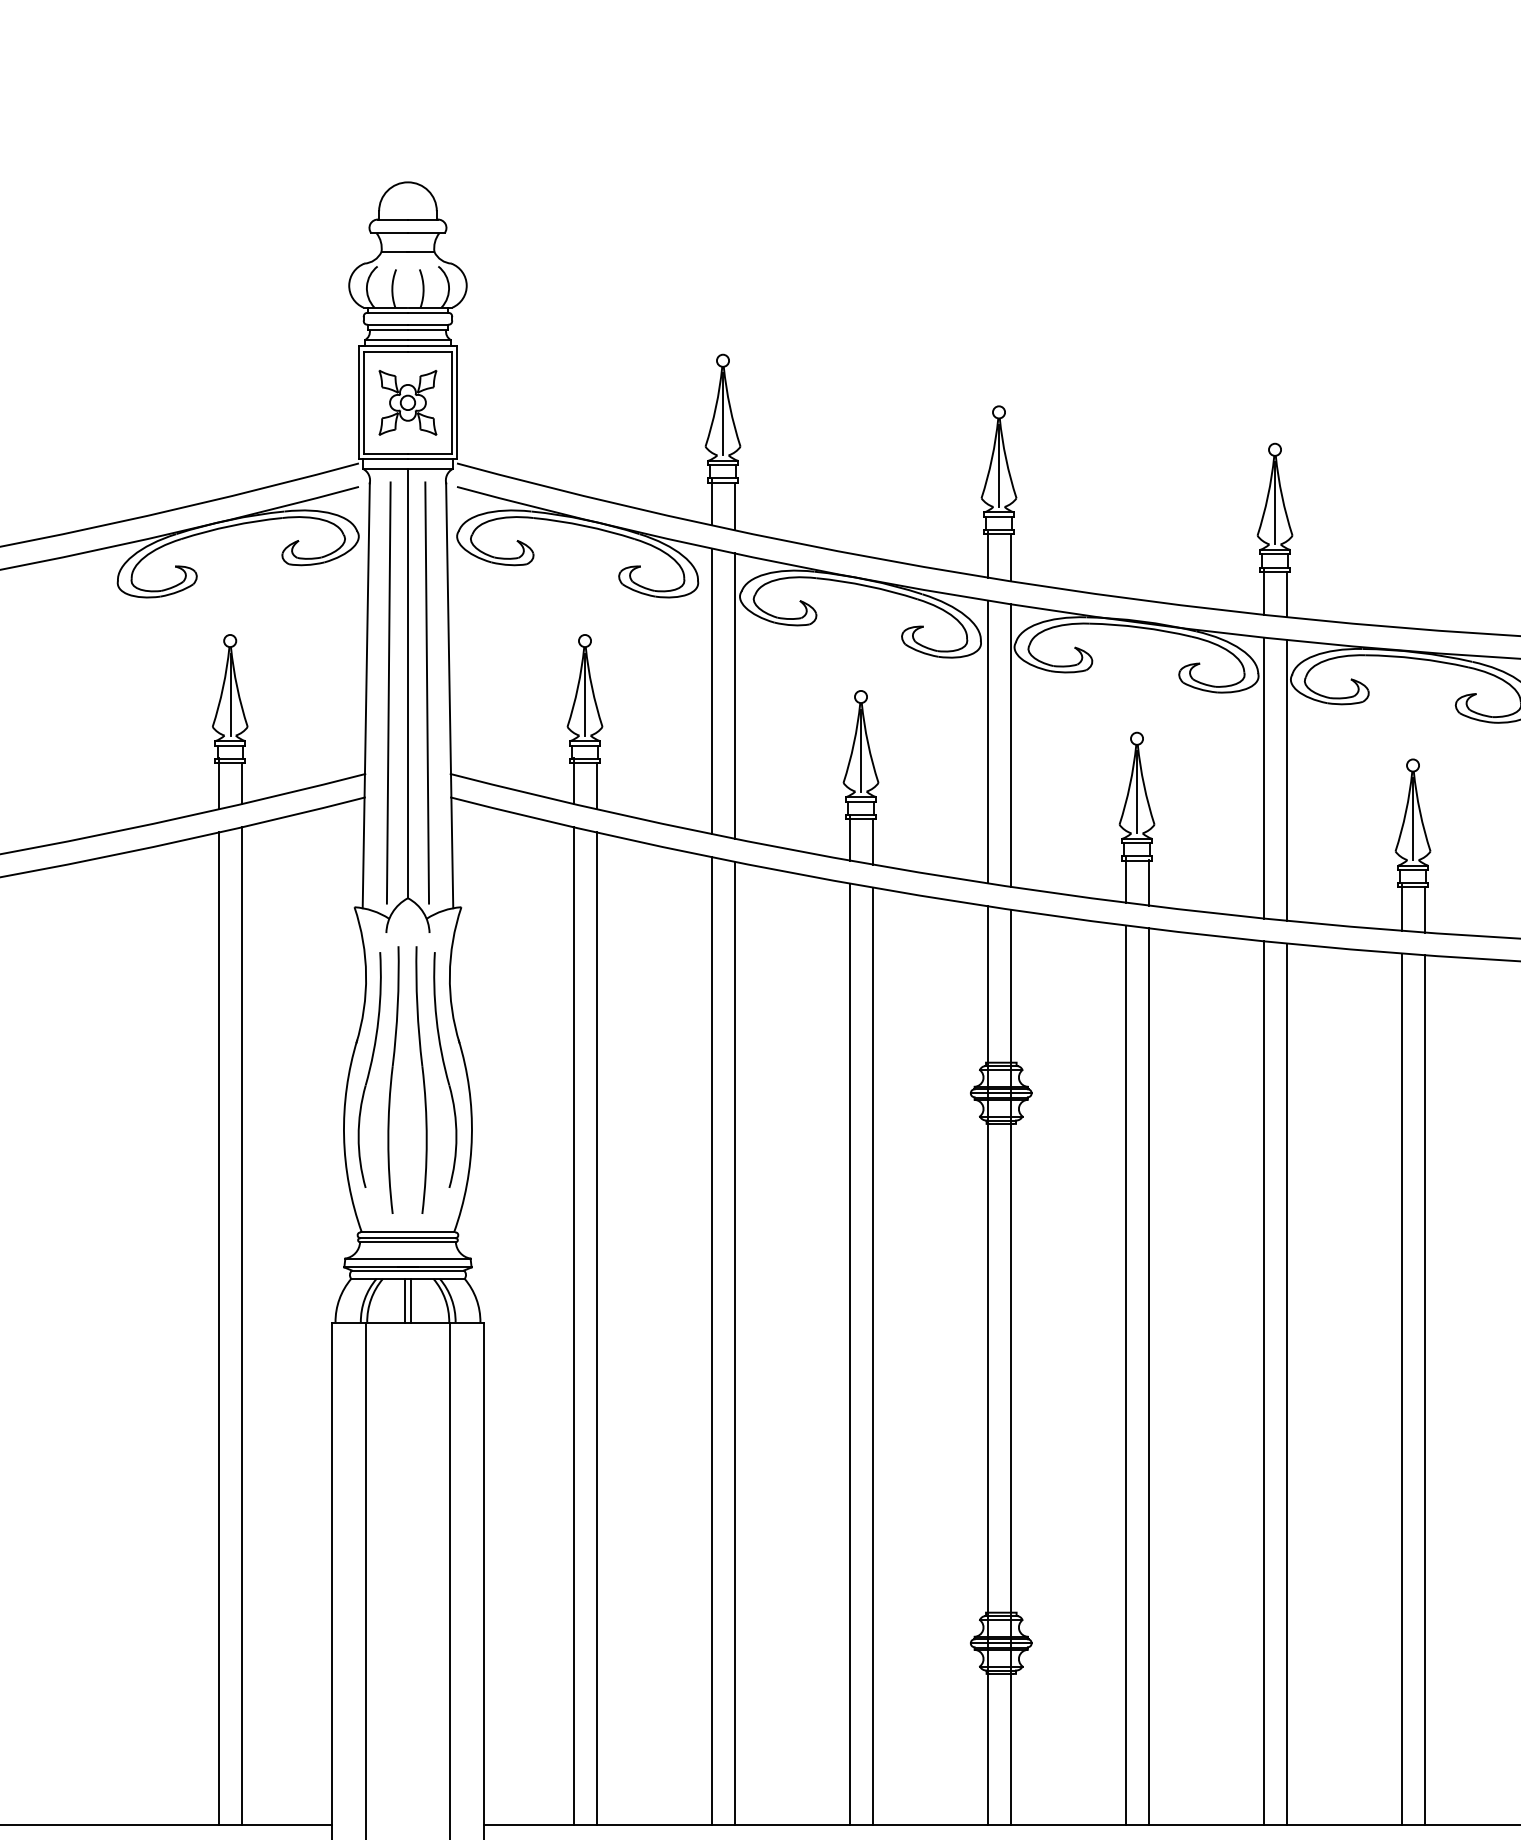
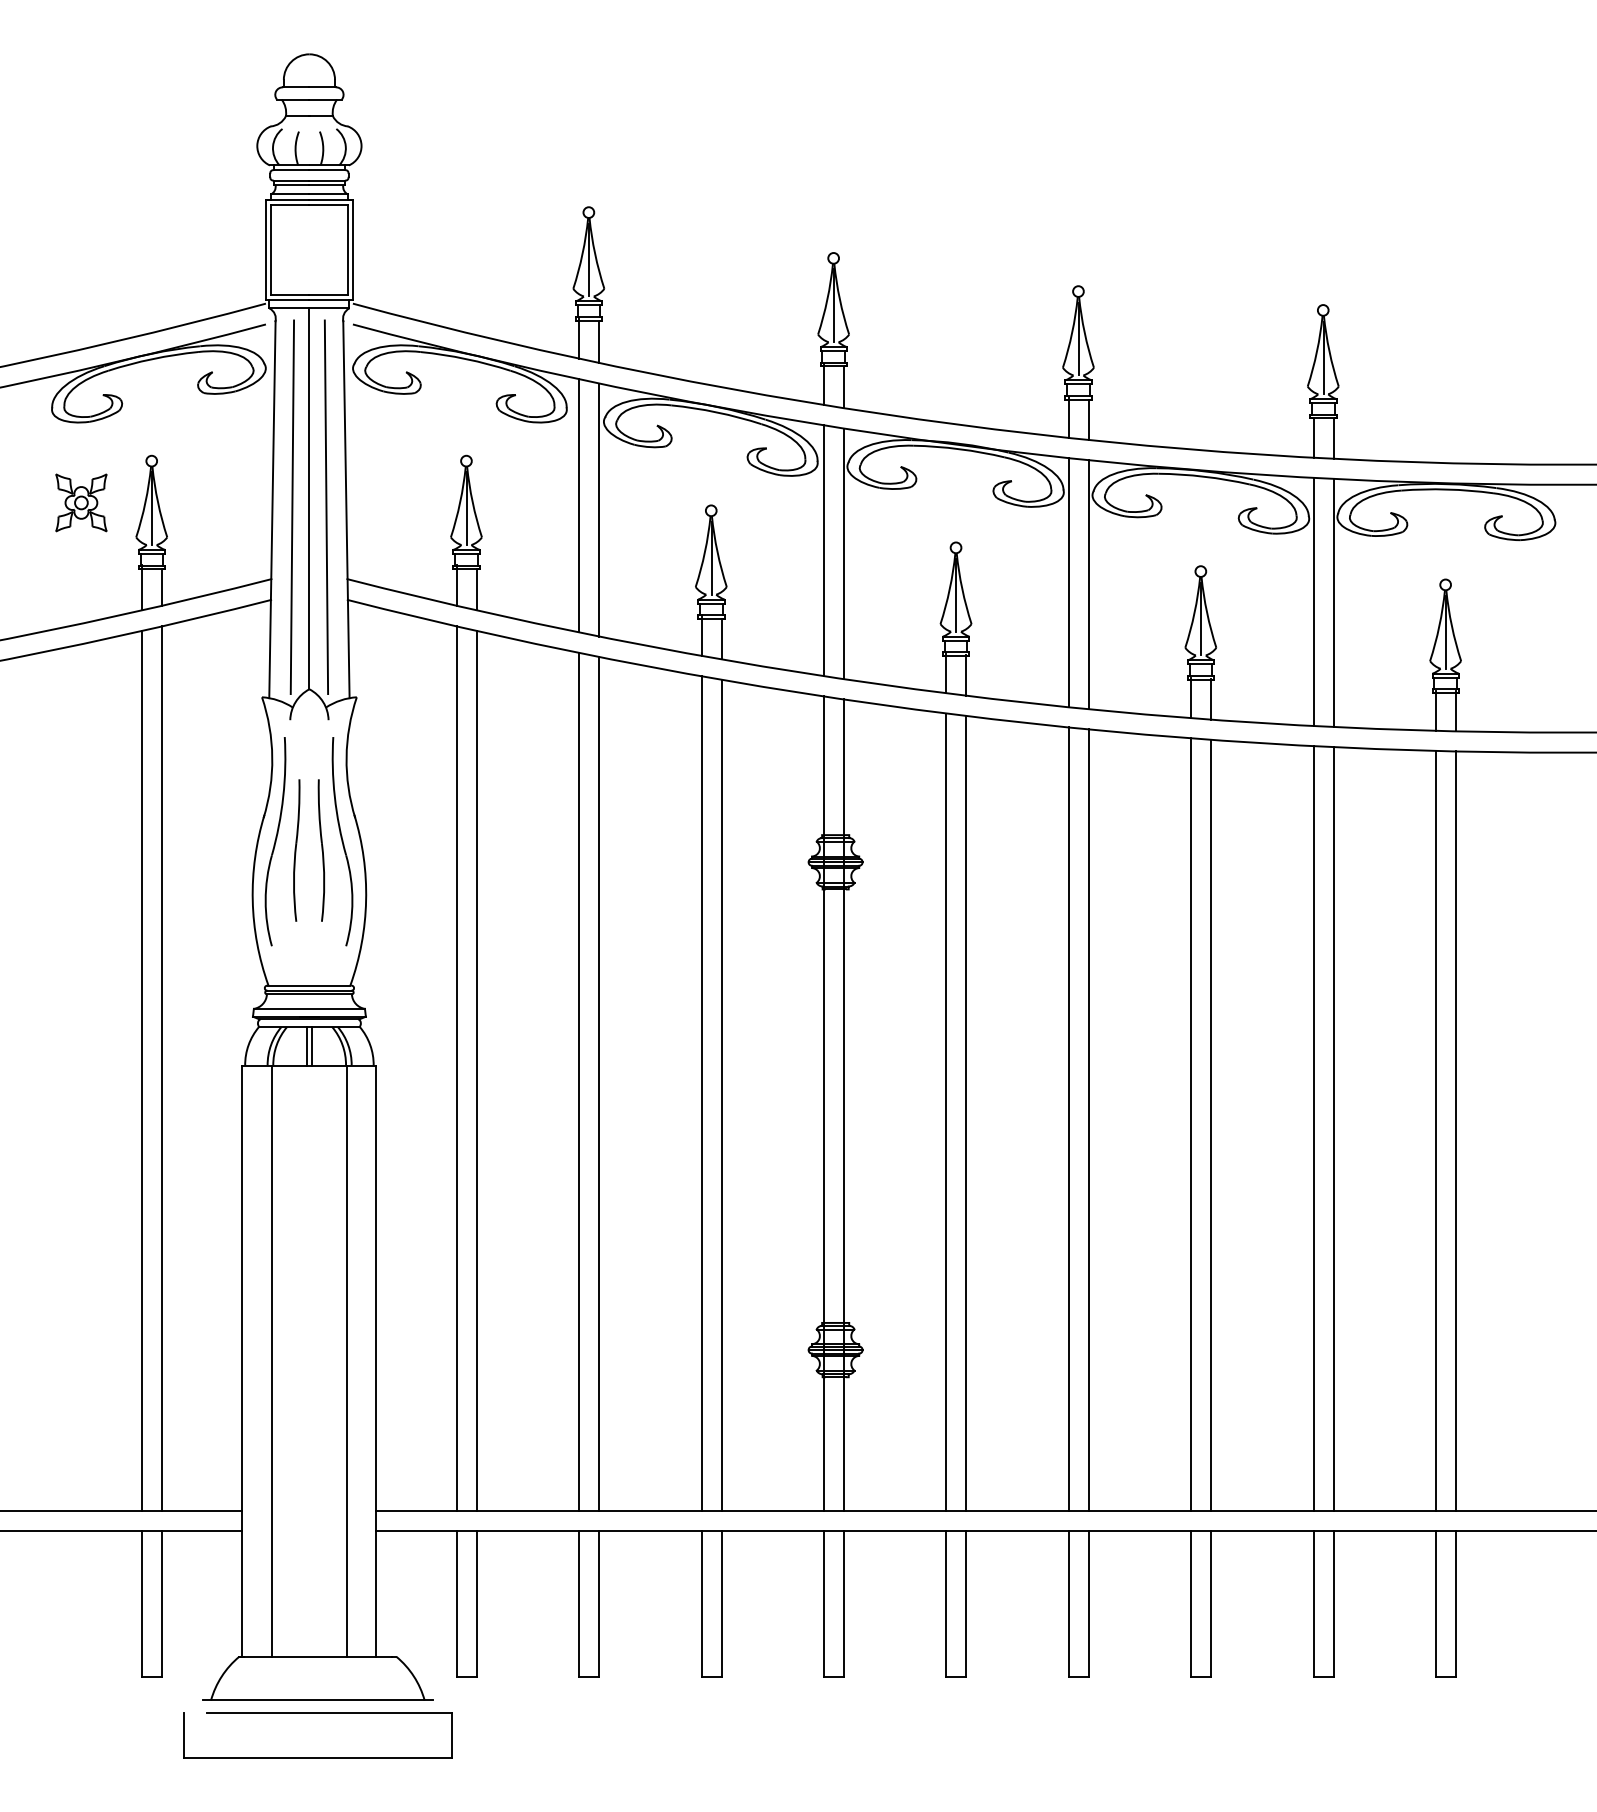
part: (408, 402) -> (81, 502), moved
part: (393, 1080) -> (296, 850), size x0.6
part: (421, 1080) -> (321, 850), size x0.6

